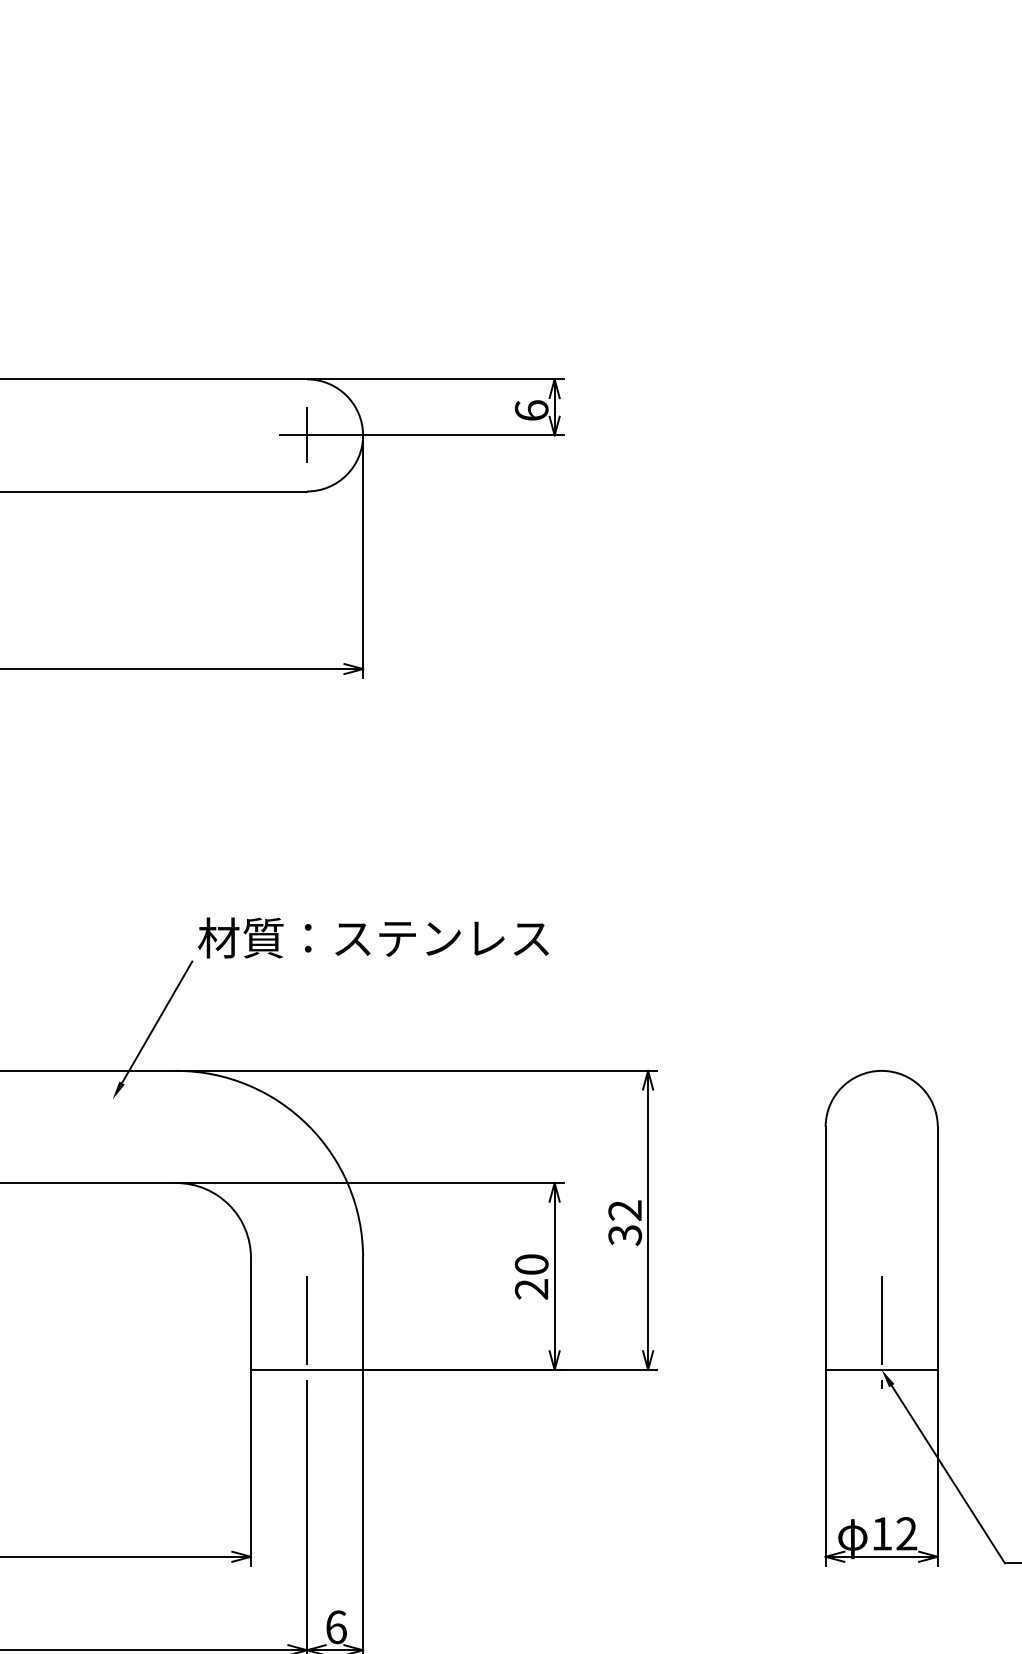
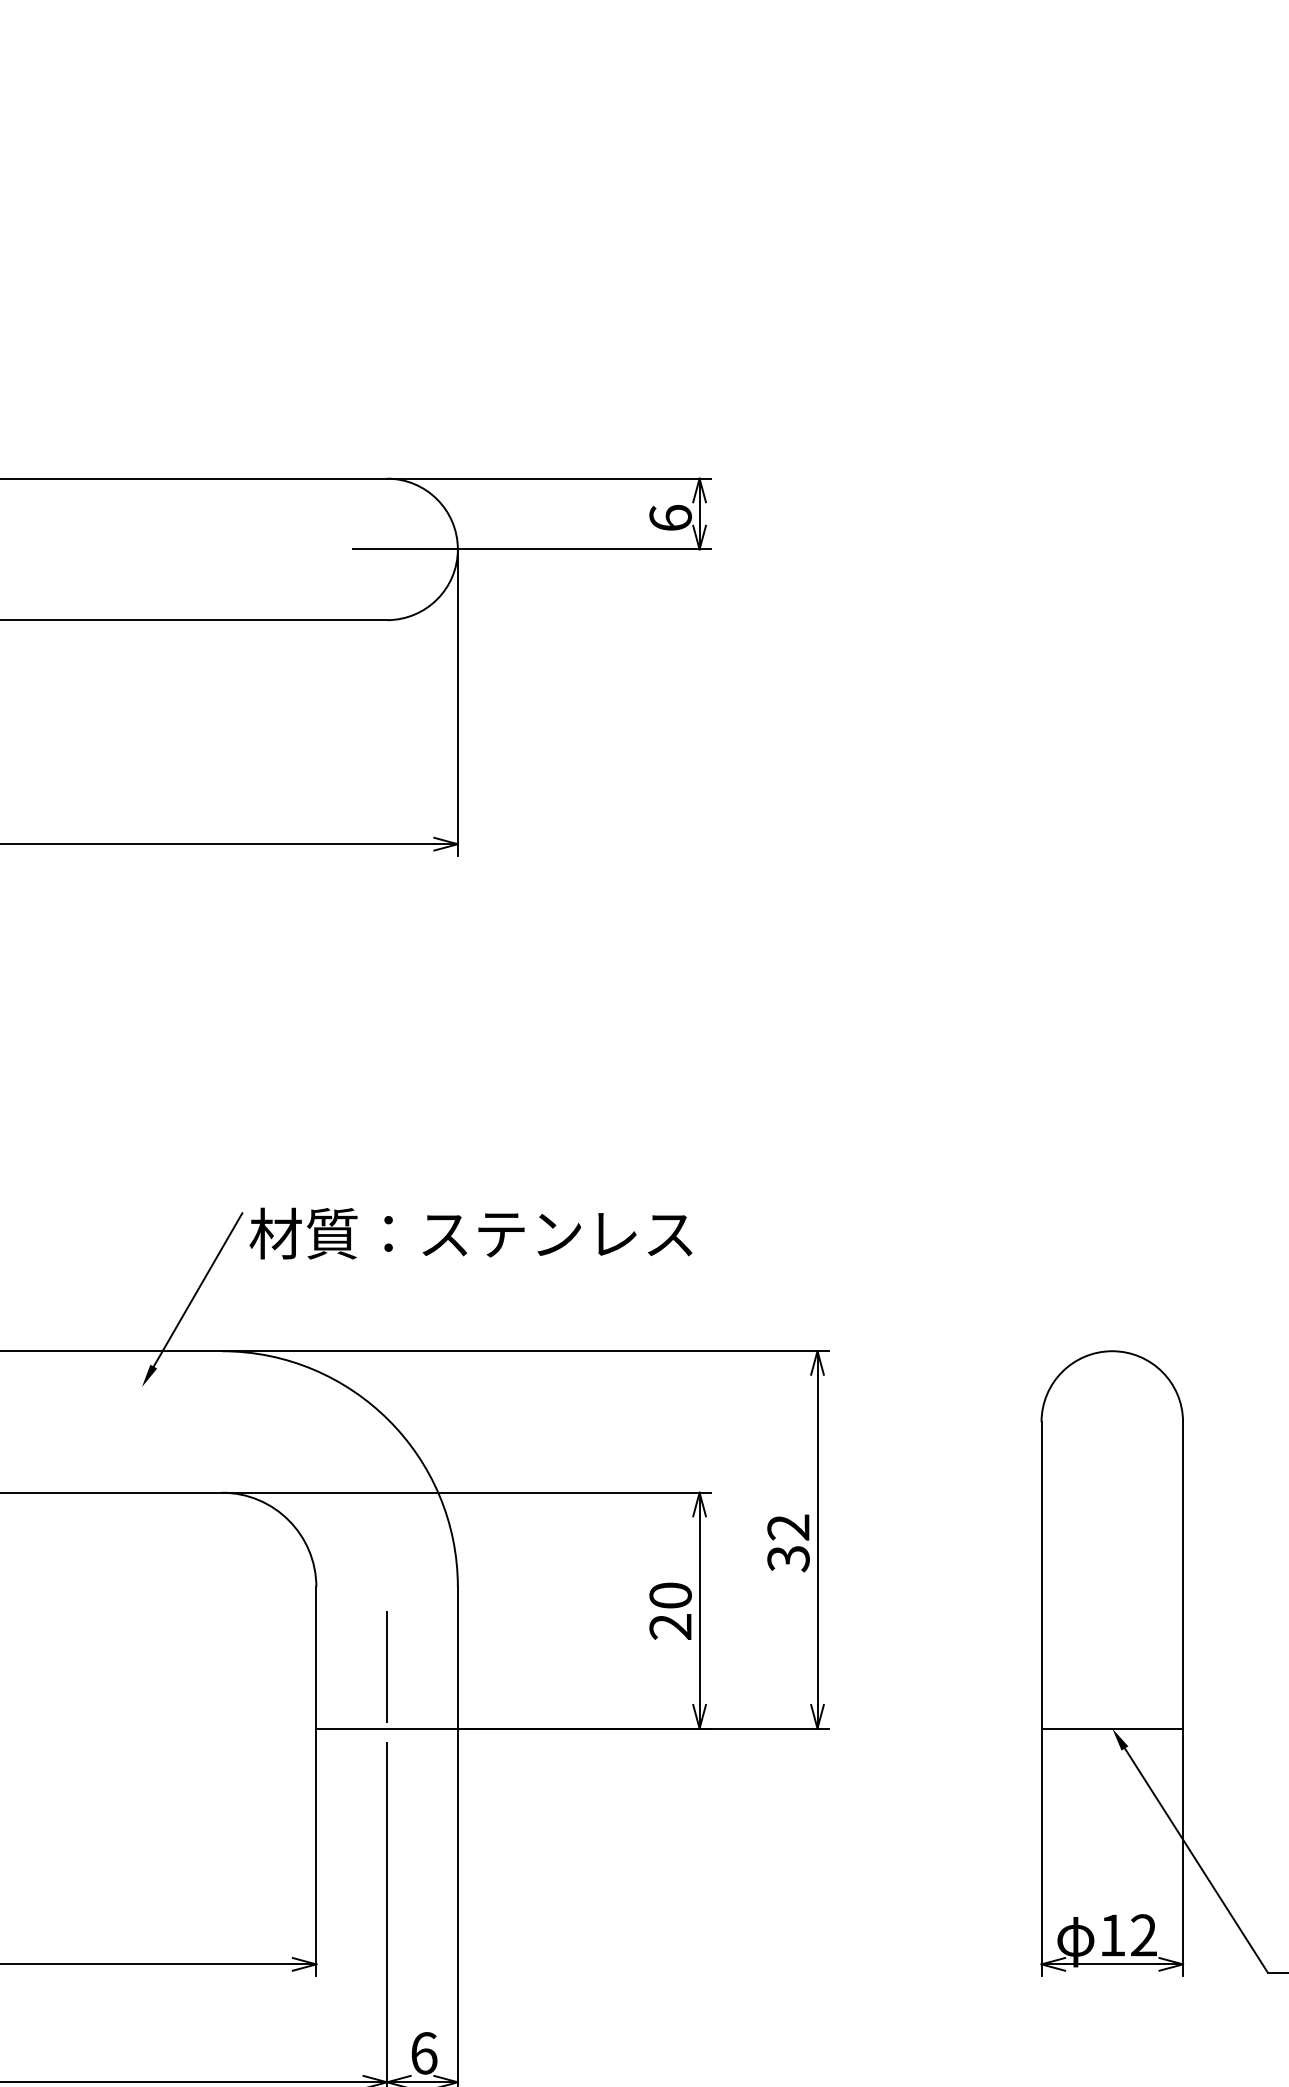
line: (307, 435) -> (387, 549), removed
text: (373, 937) -> (470, 1233), moved
line: (881, 1332) -> (1112, 1681), removed

